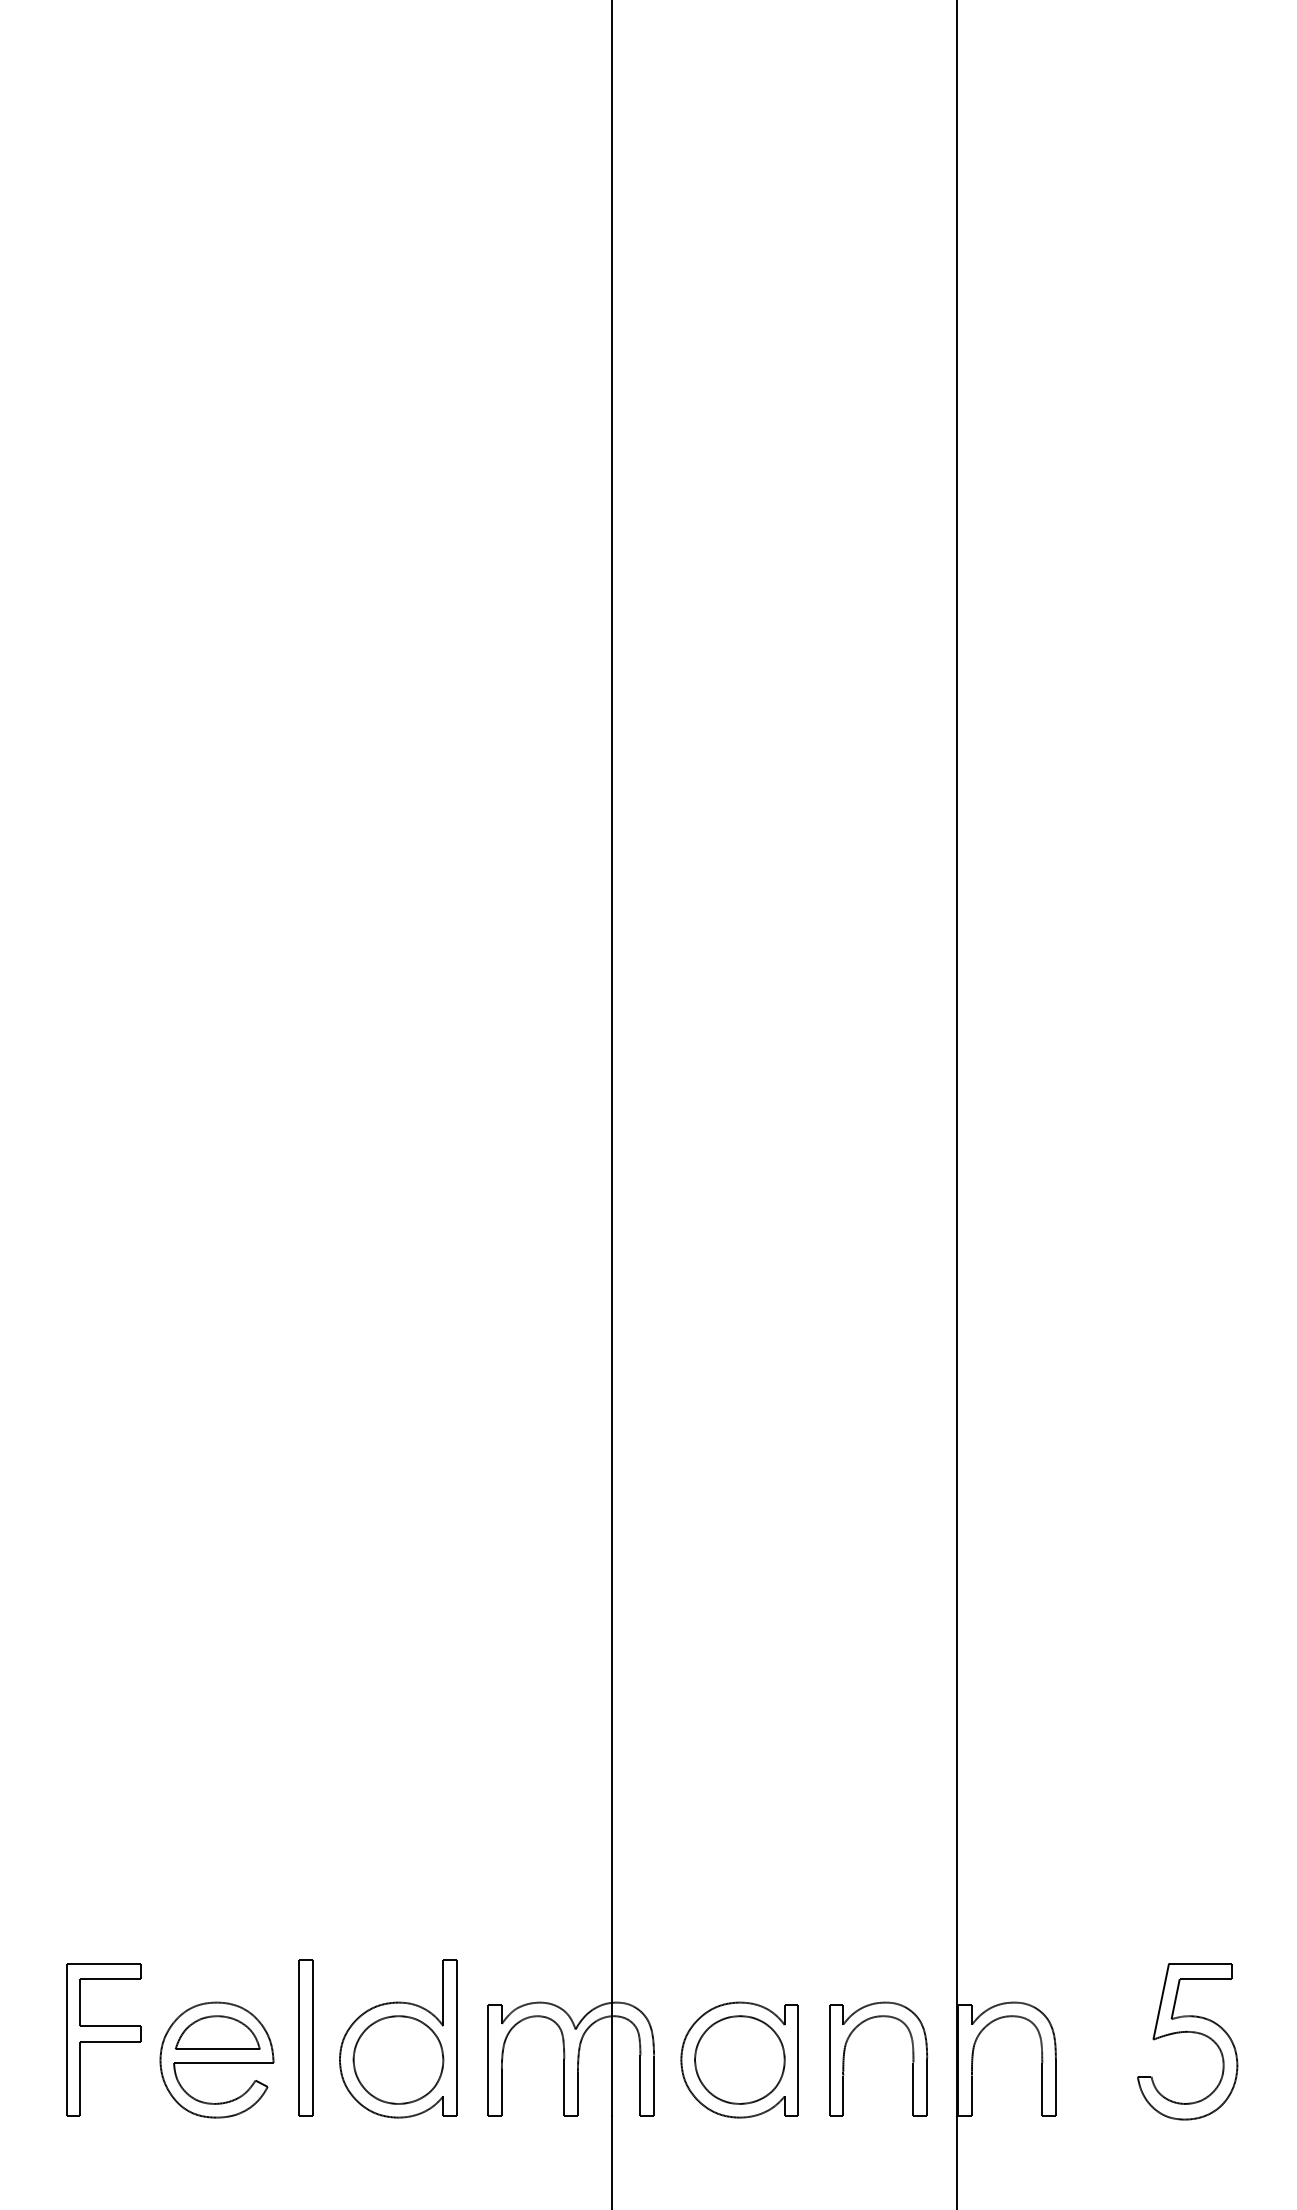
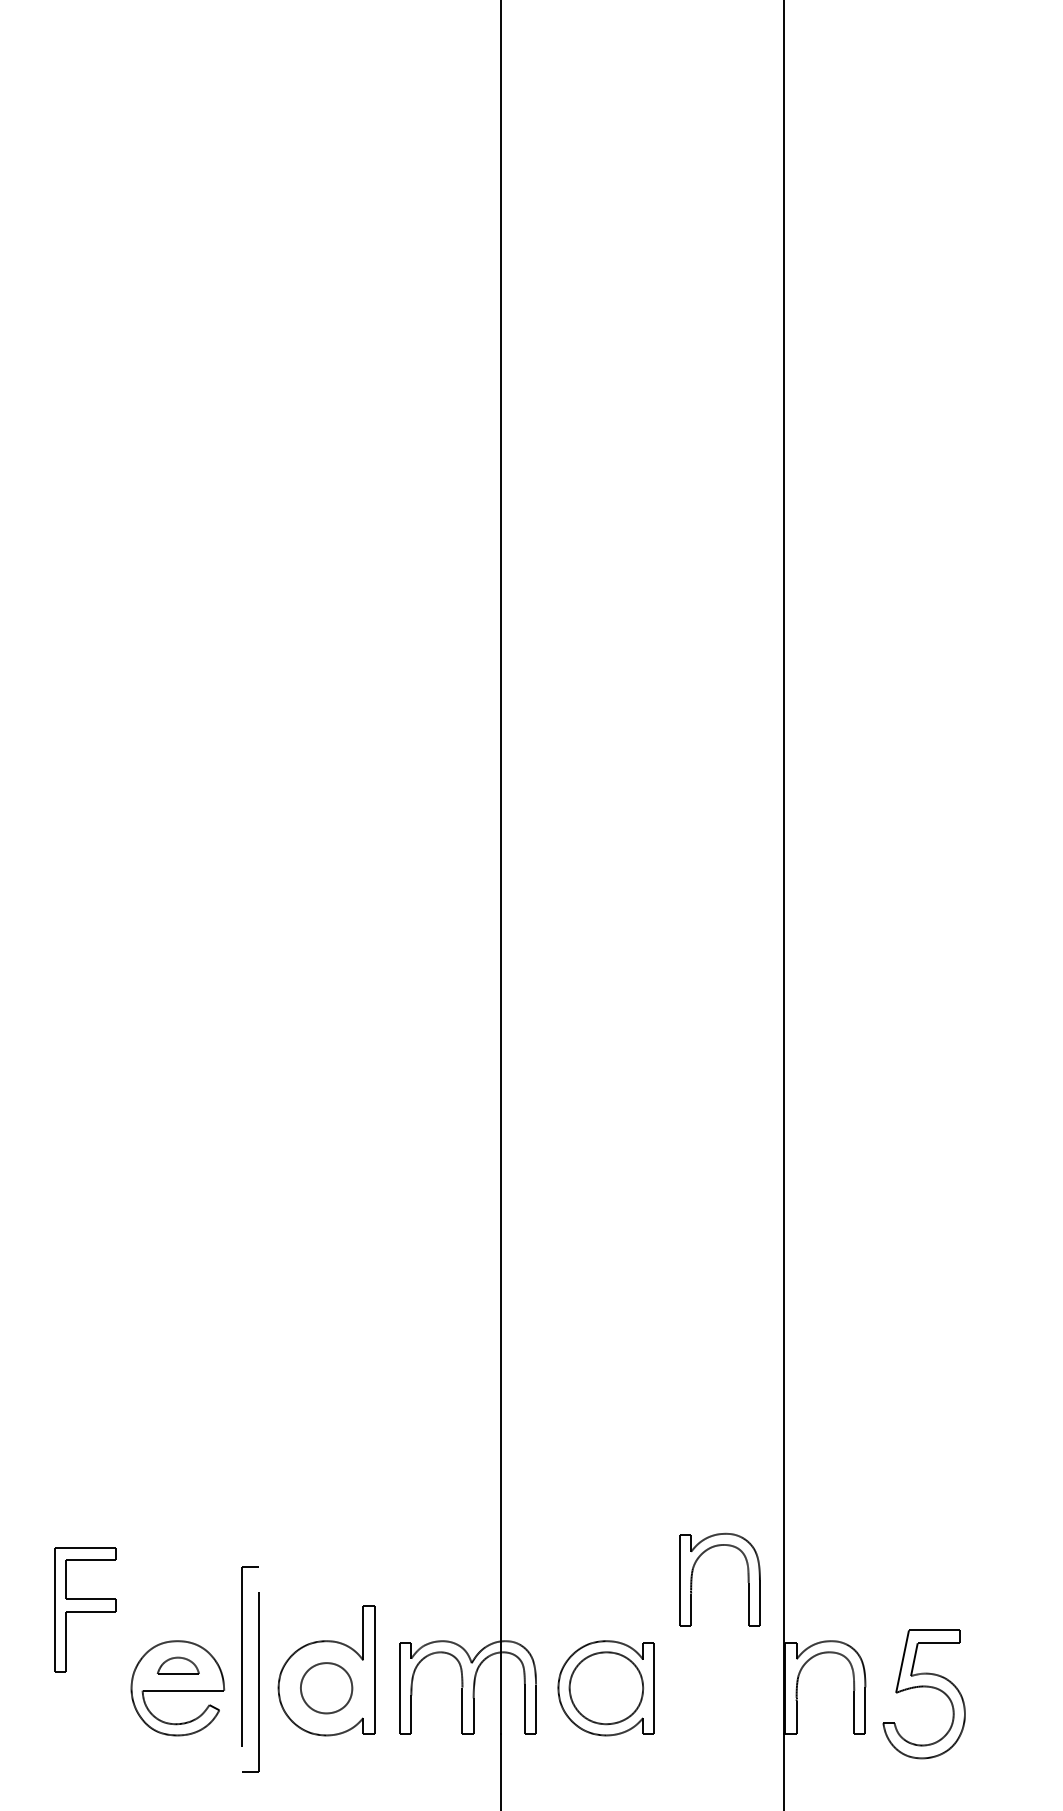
part: (217, 2032) -> (178, 1665), size x0.6
part: (1187, 2032) -> (924, 1686), moved
part: (305, 2037) -> (250, 1669), size x1.6
part: (103, 2039) -> (84, 1609), moved
part: (845, 2052) -> (692, 1574), moved
part: (398, 2059) -> (326, 1687), size x0.7

